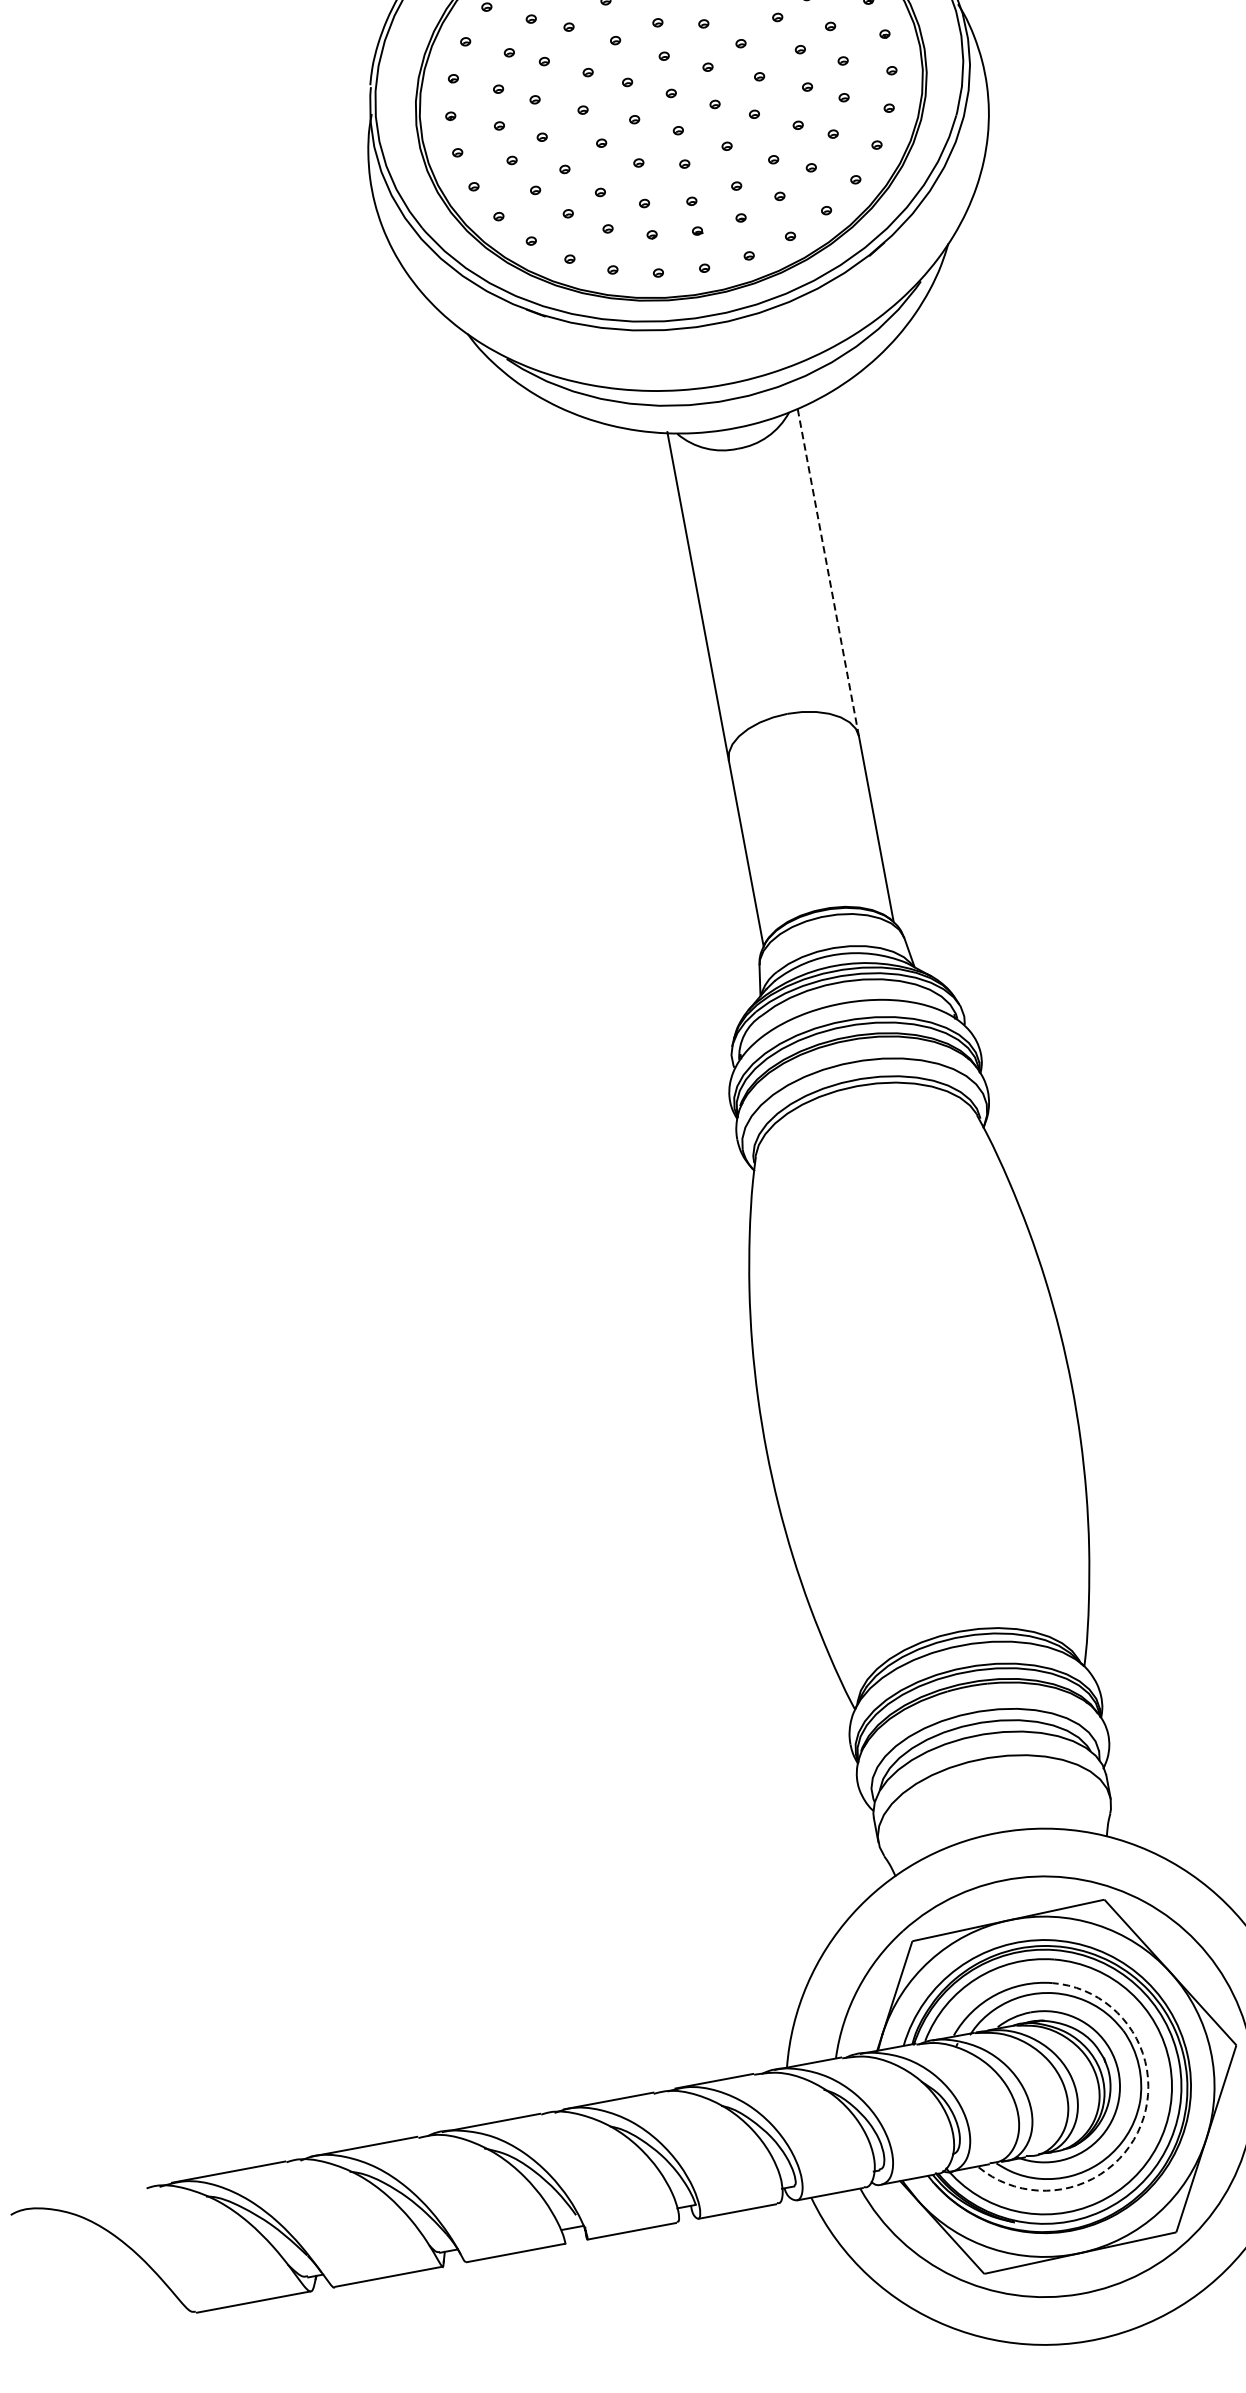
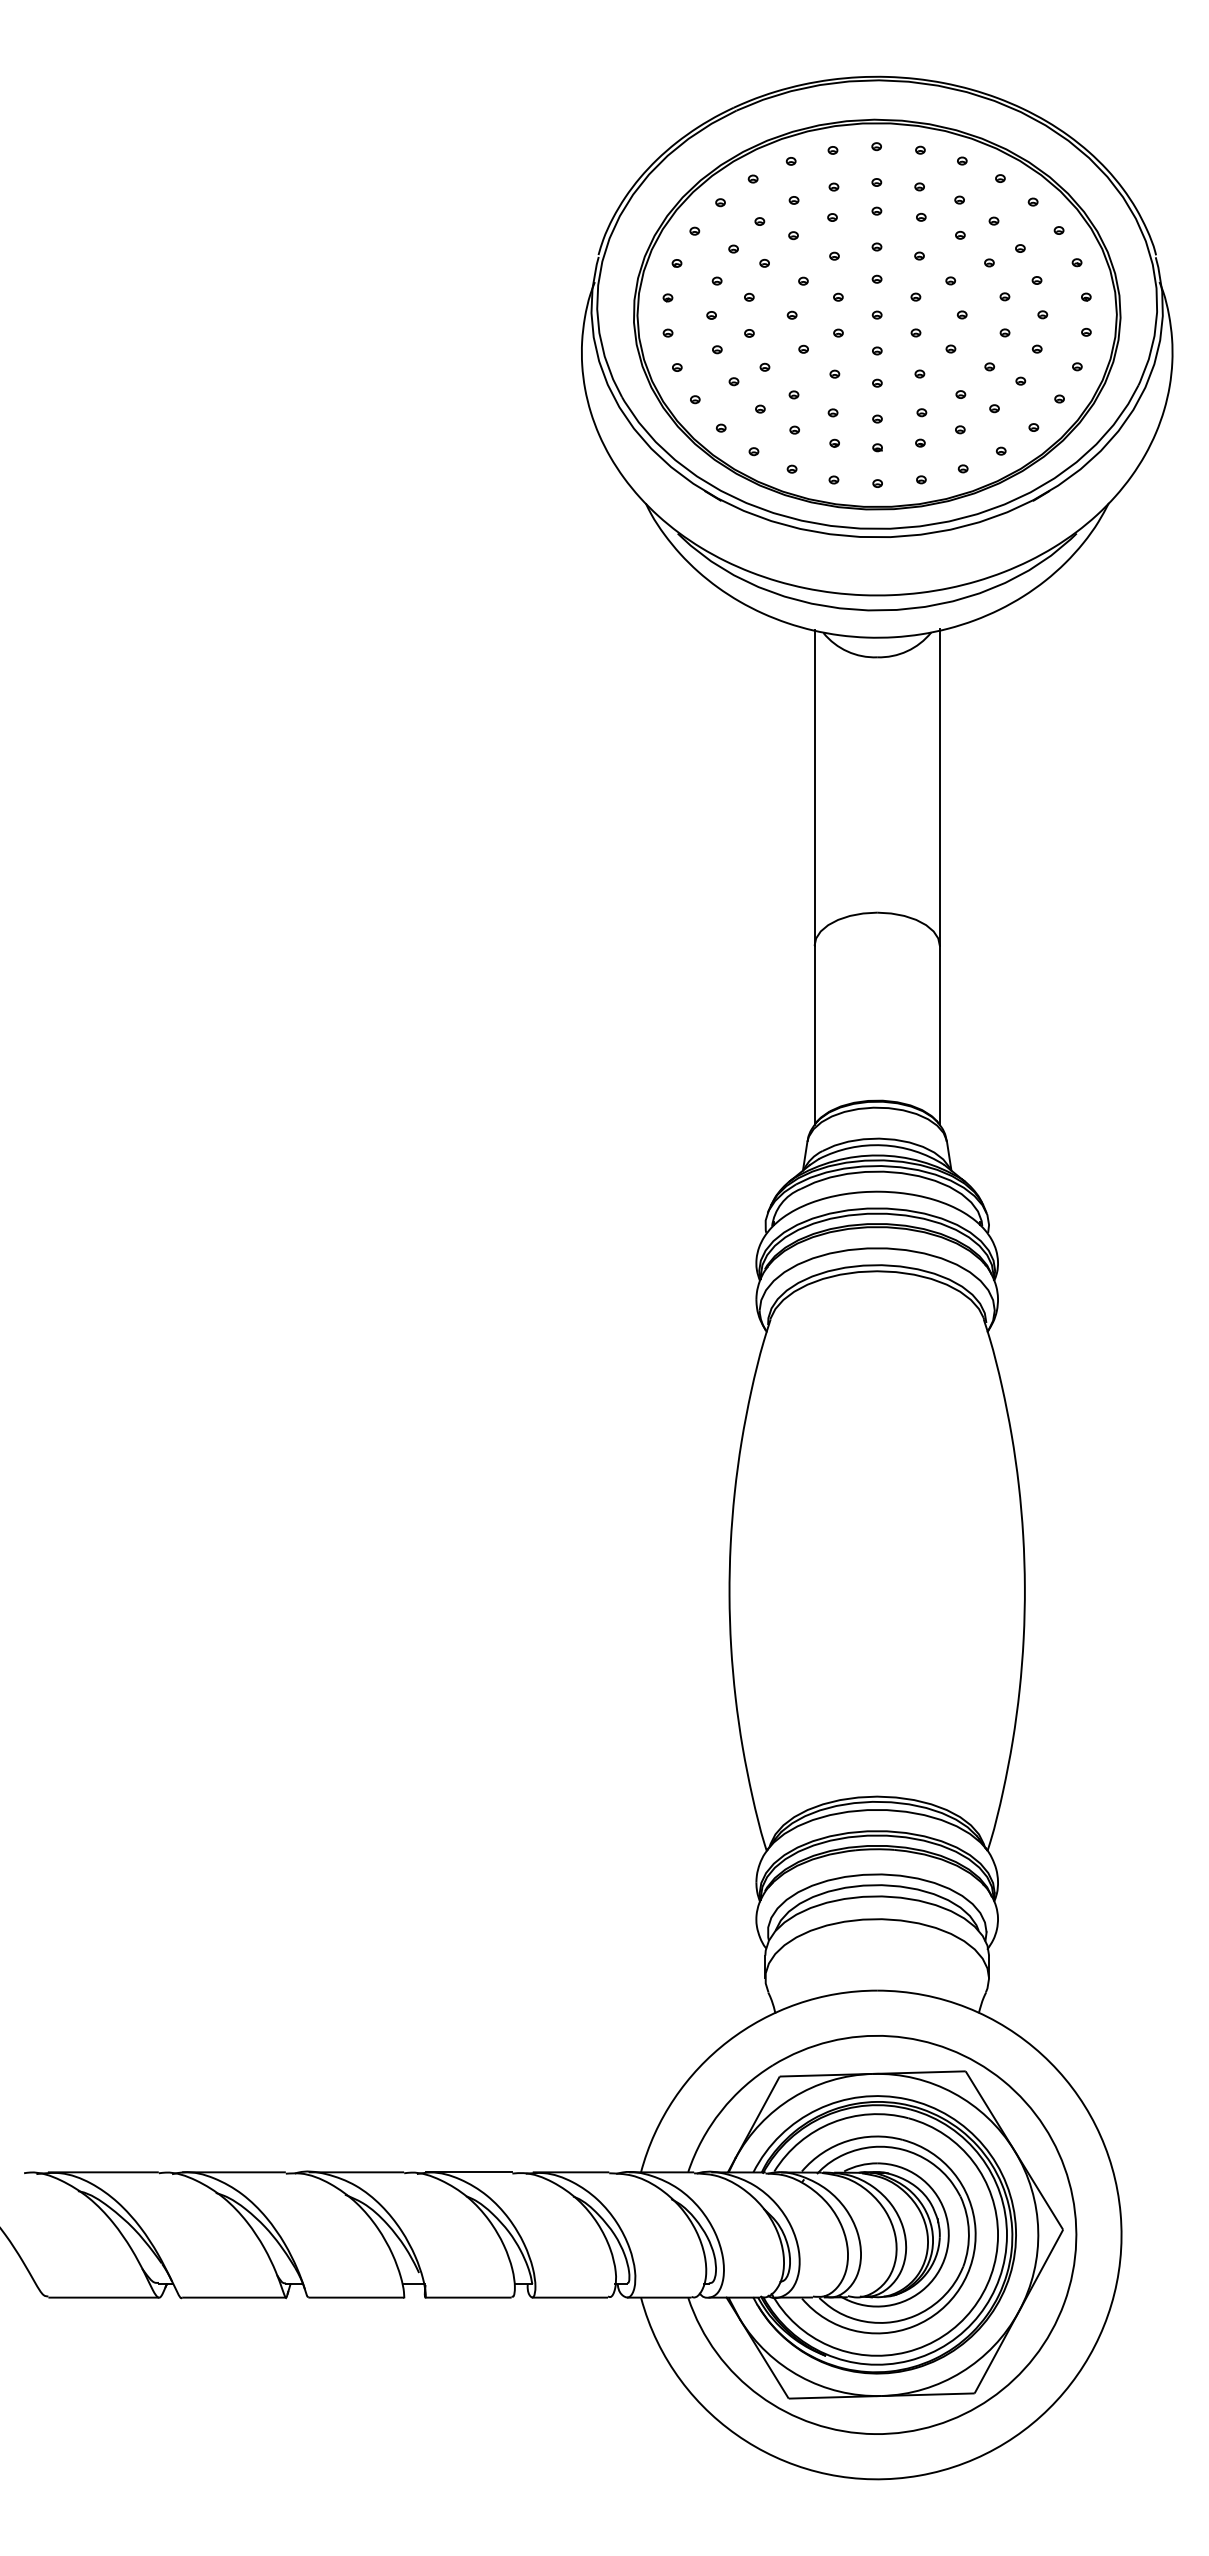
line: (827, 571) -> (939, 787), dashed -> solid
arc: (1141, 2125) -> (960, 2287), dashed -> solid

